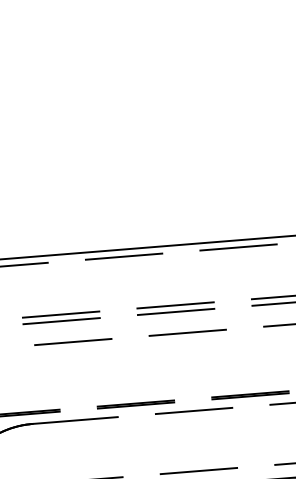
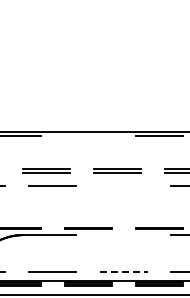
line: (124, 257) -> (88, 136), removed
line: (187, 332) -> (123, 186), removed
line: (193, 411) -> (123, 235), removed
line: (198, 471) -> (123, 272), solid -> dashed

